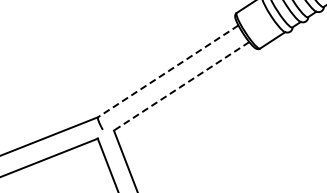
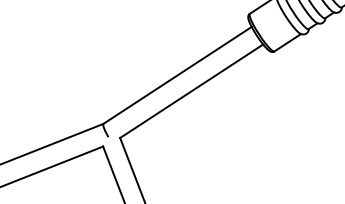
line: (168, 71) -> (177, 75), dashed -> solid
line: (181, 86) -> (191, 91), dashed -> solid

